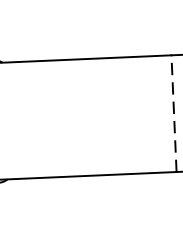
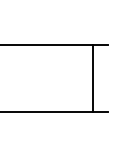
line: (174, 113) -> (93, 78), dashed -> solid

